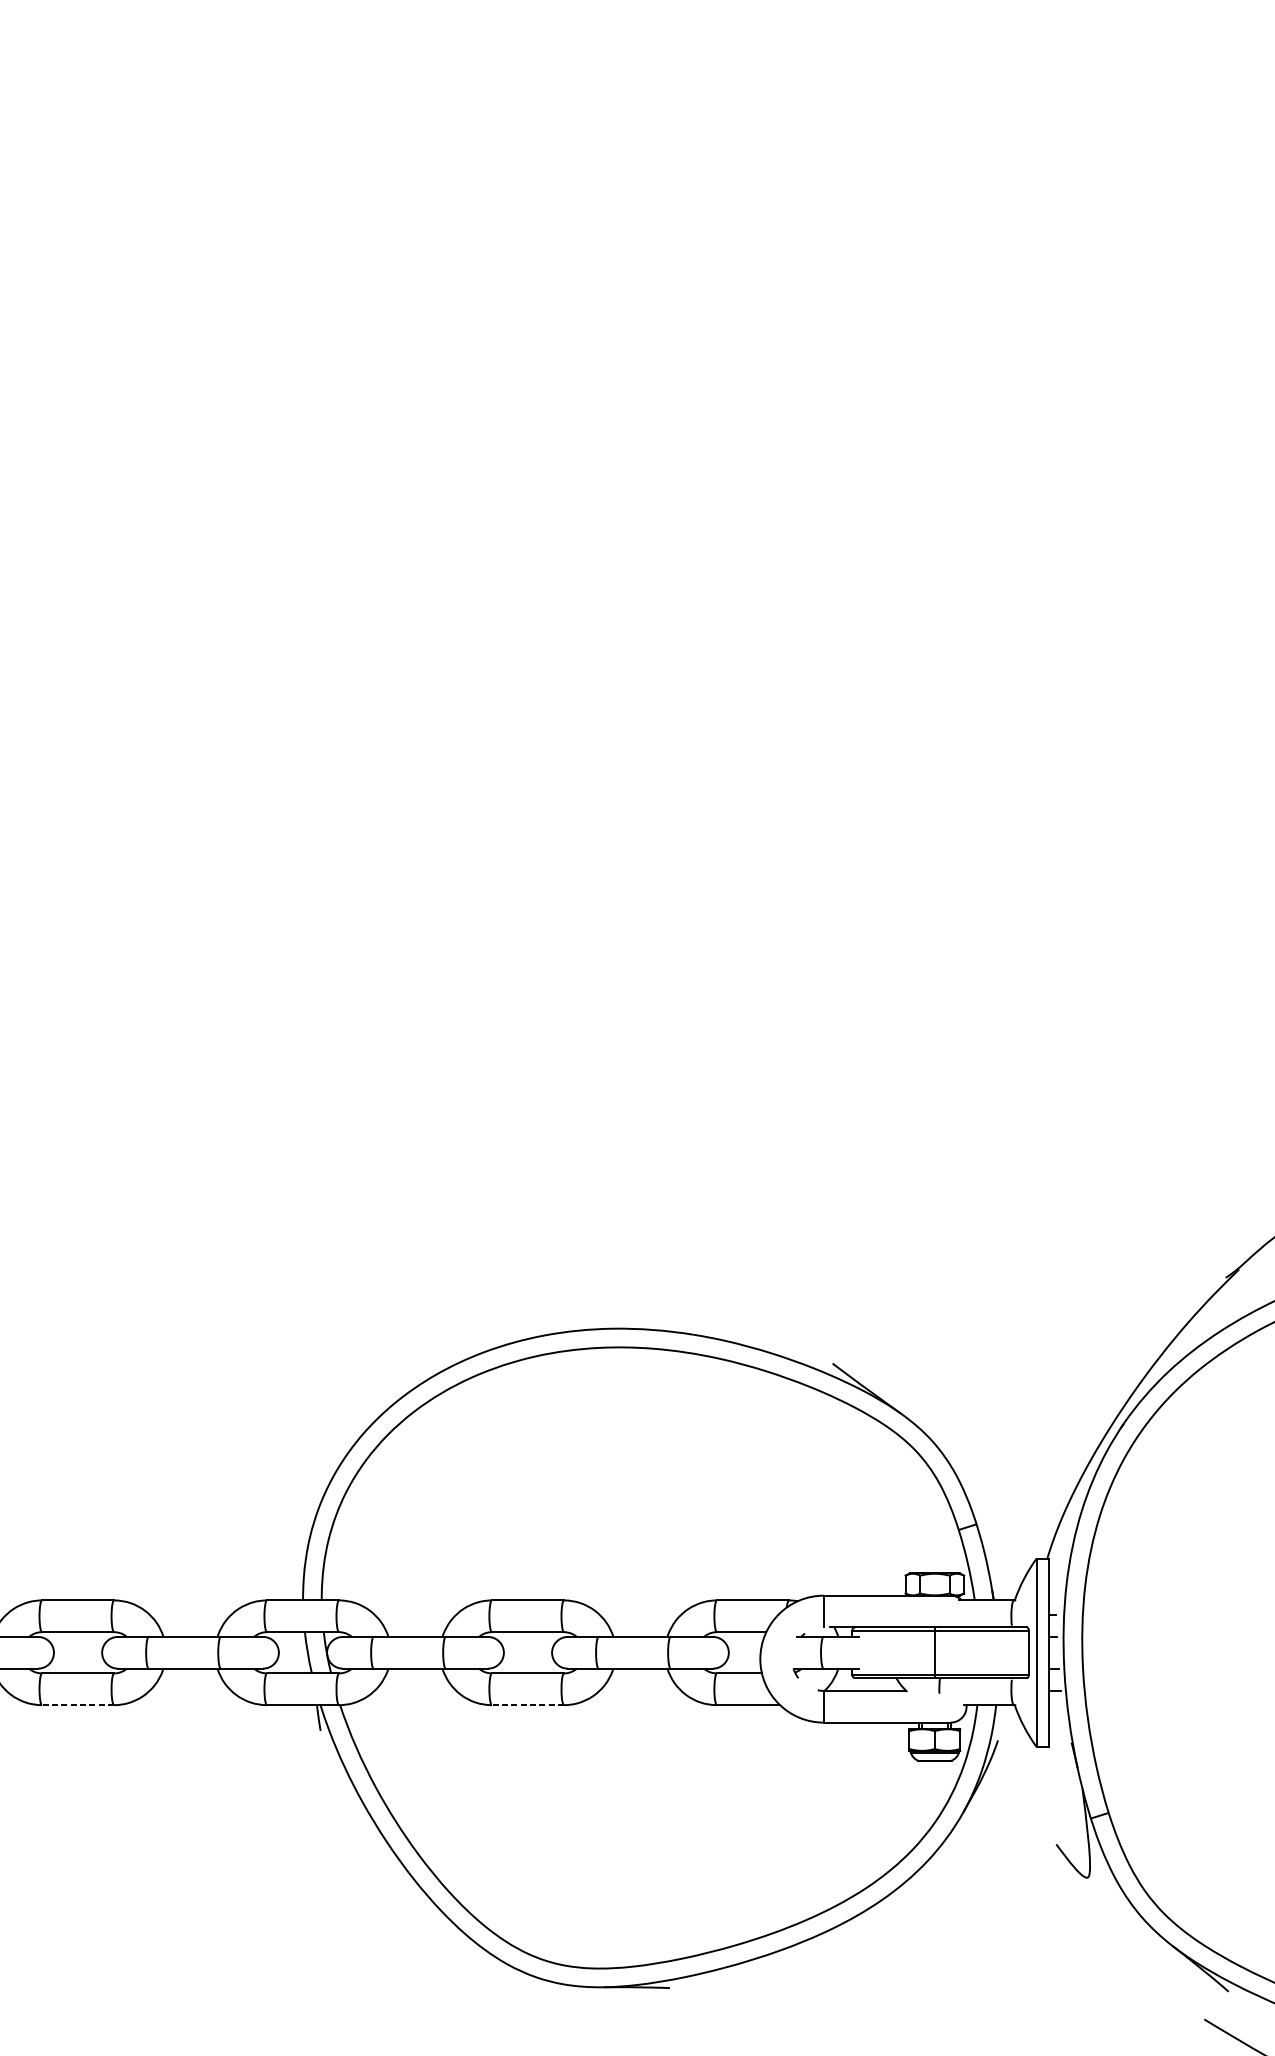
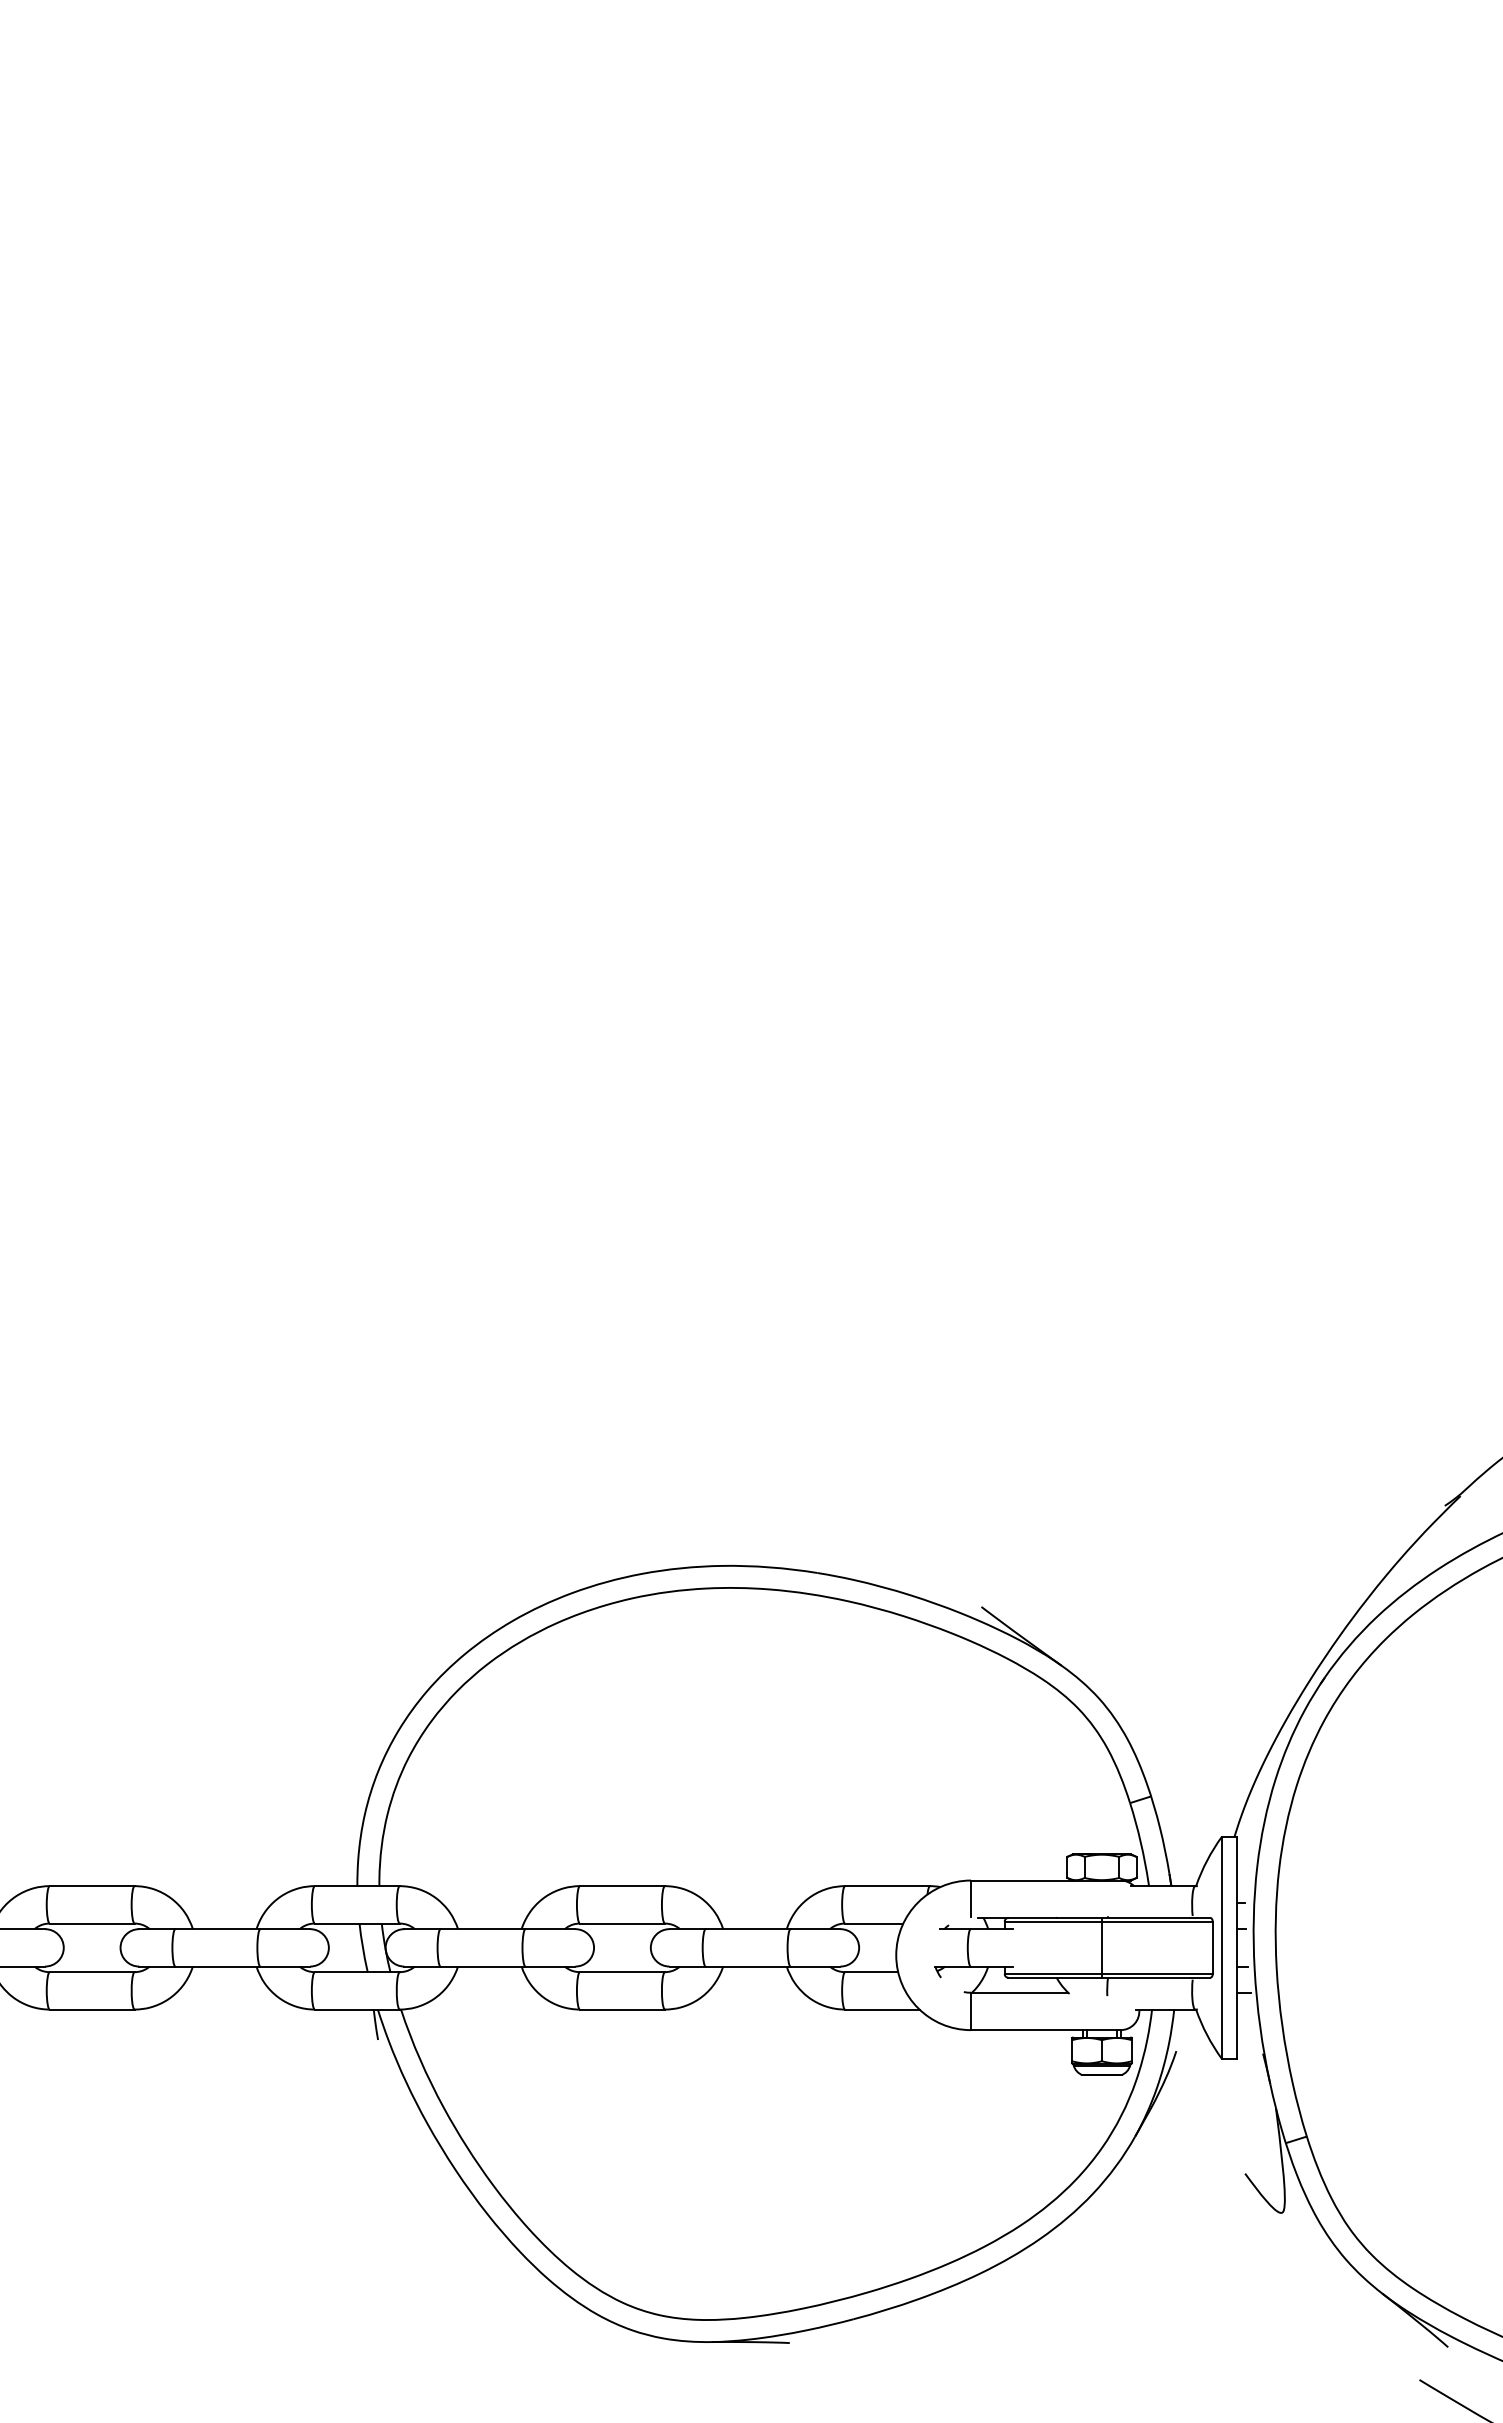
line: (77, 1705) -> (91, 2009), dashed -> solid
line: (527, 1705) -> (621, 2009), dashed -> solid

